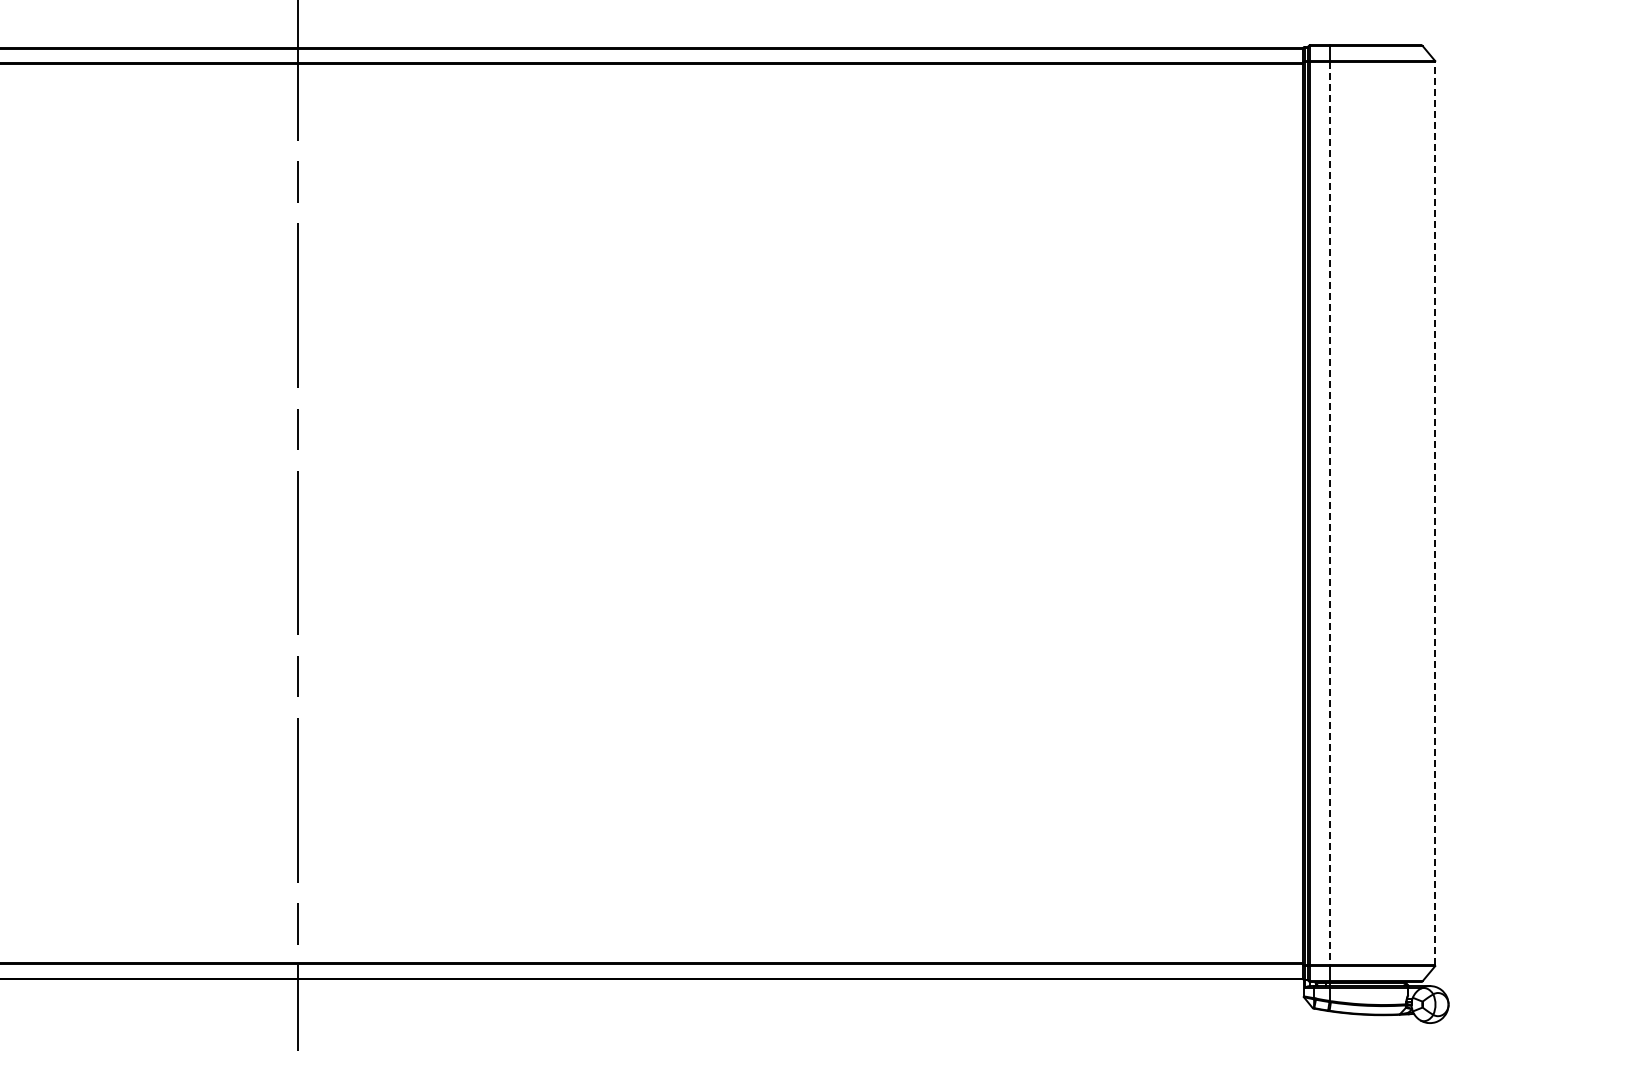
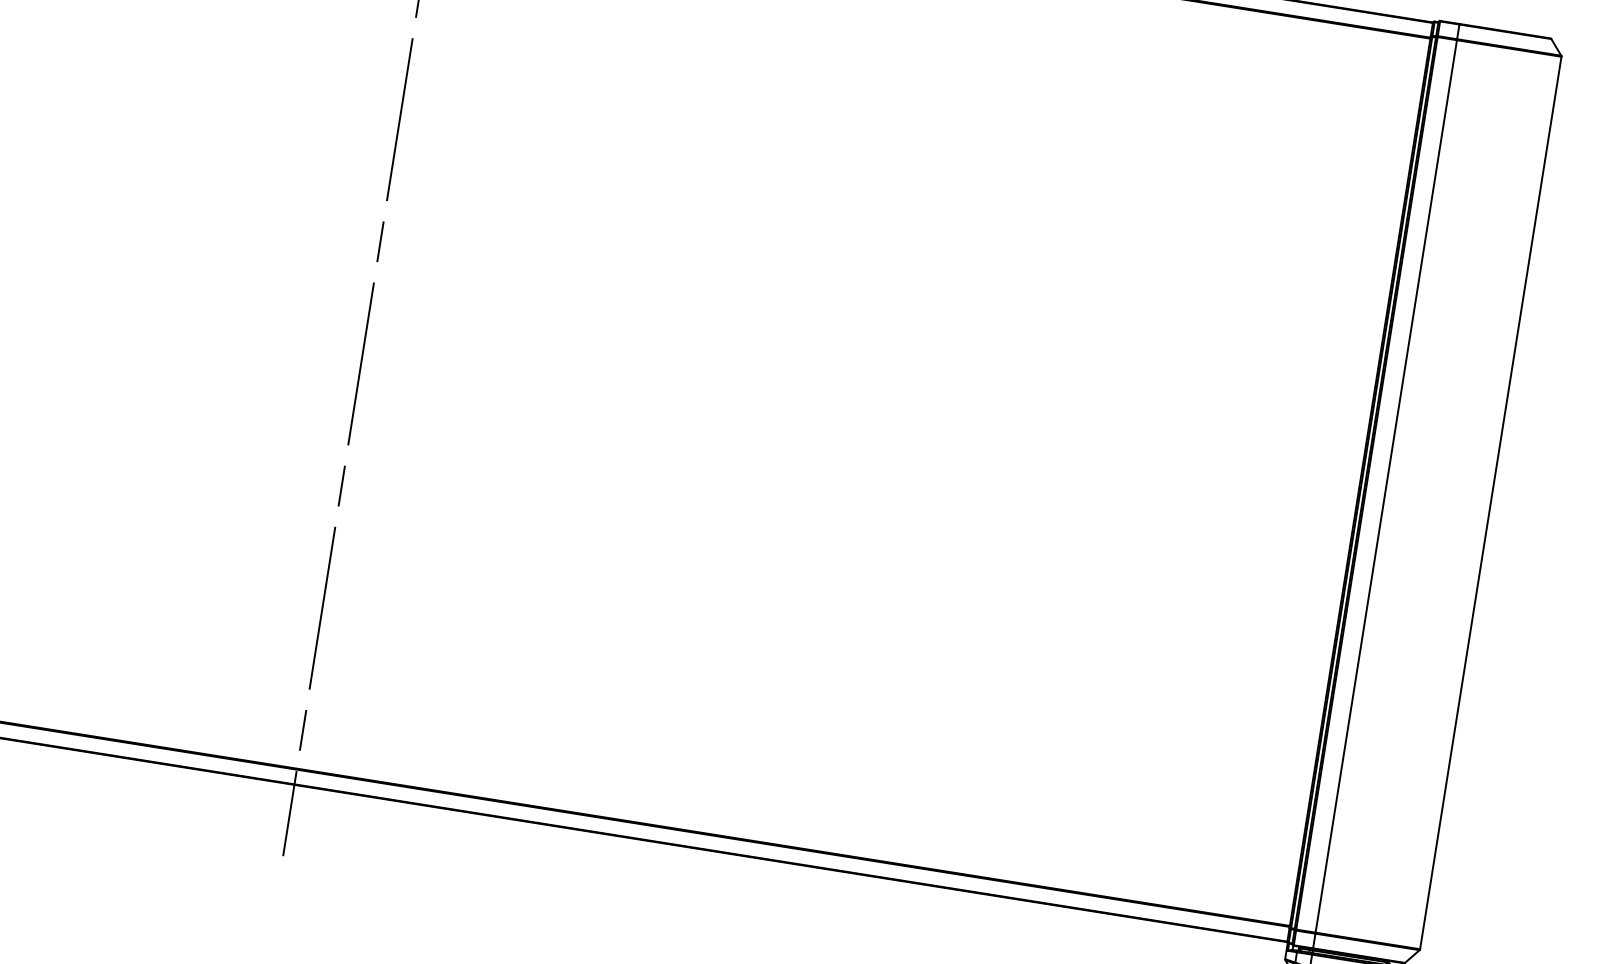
line: (1329, 513) -> (1386, 486), dashed -> solid
line: (1435, 513) -> (1490, 502), dashed -> solid

